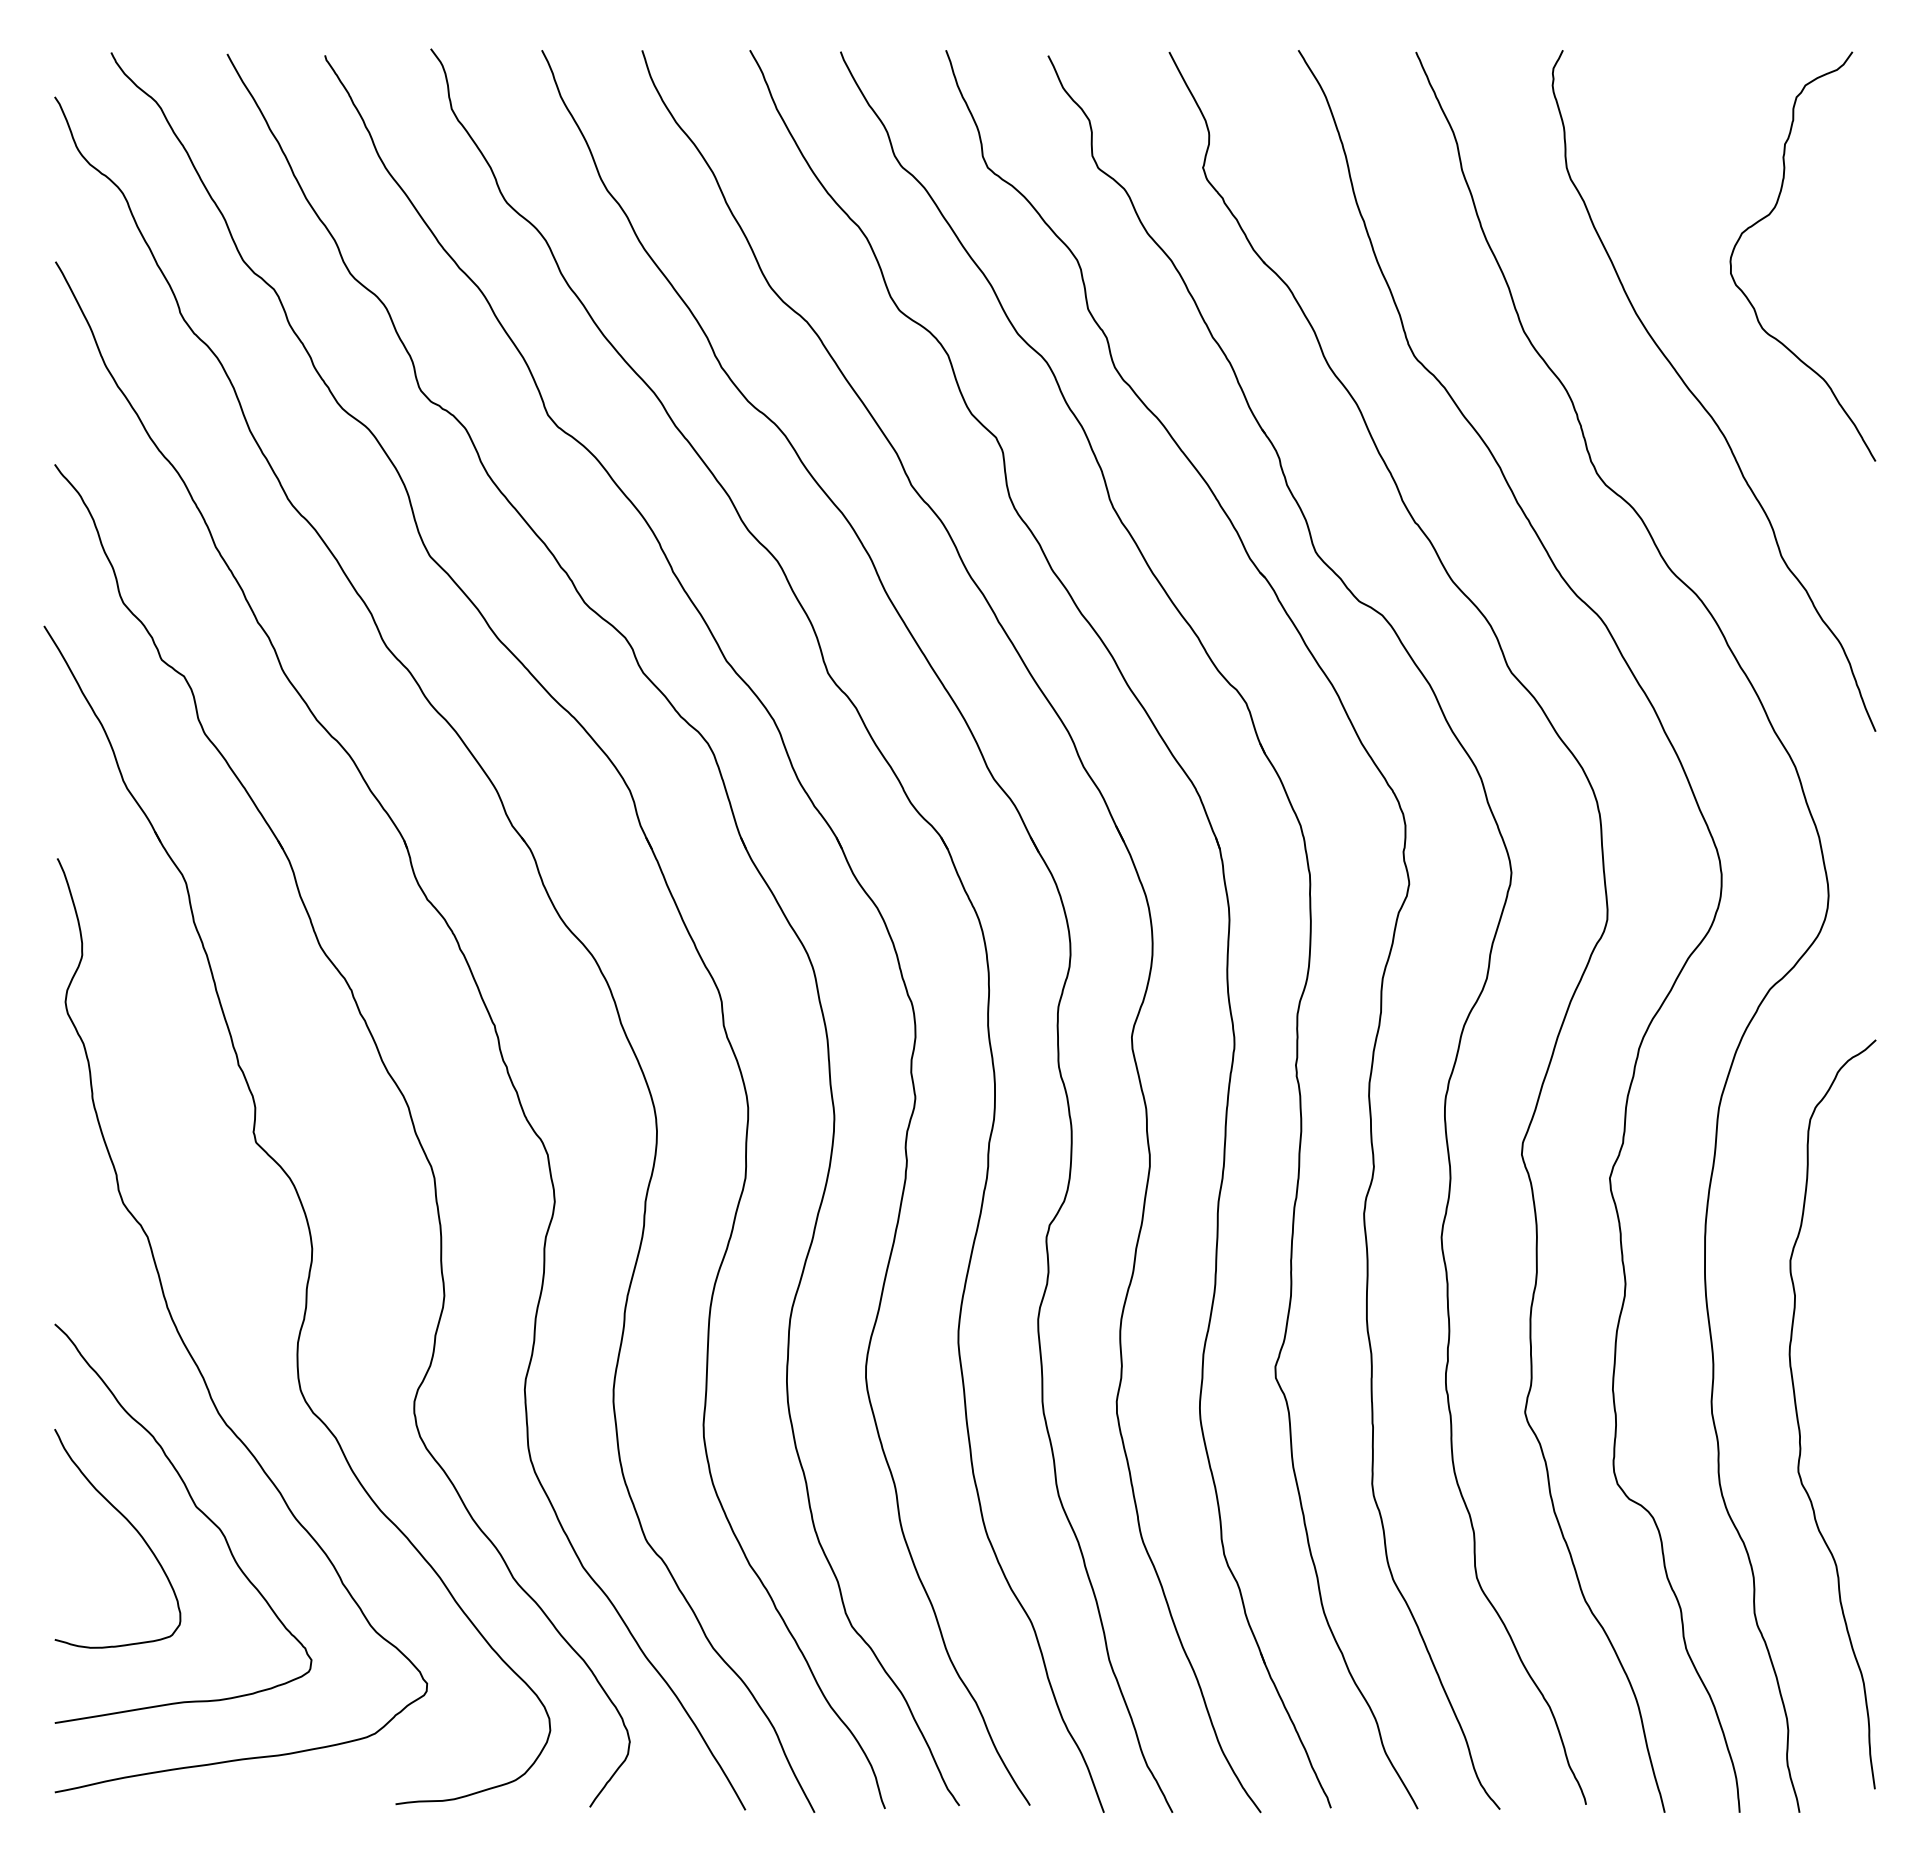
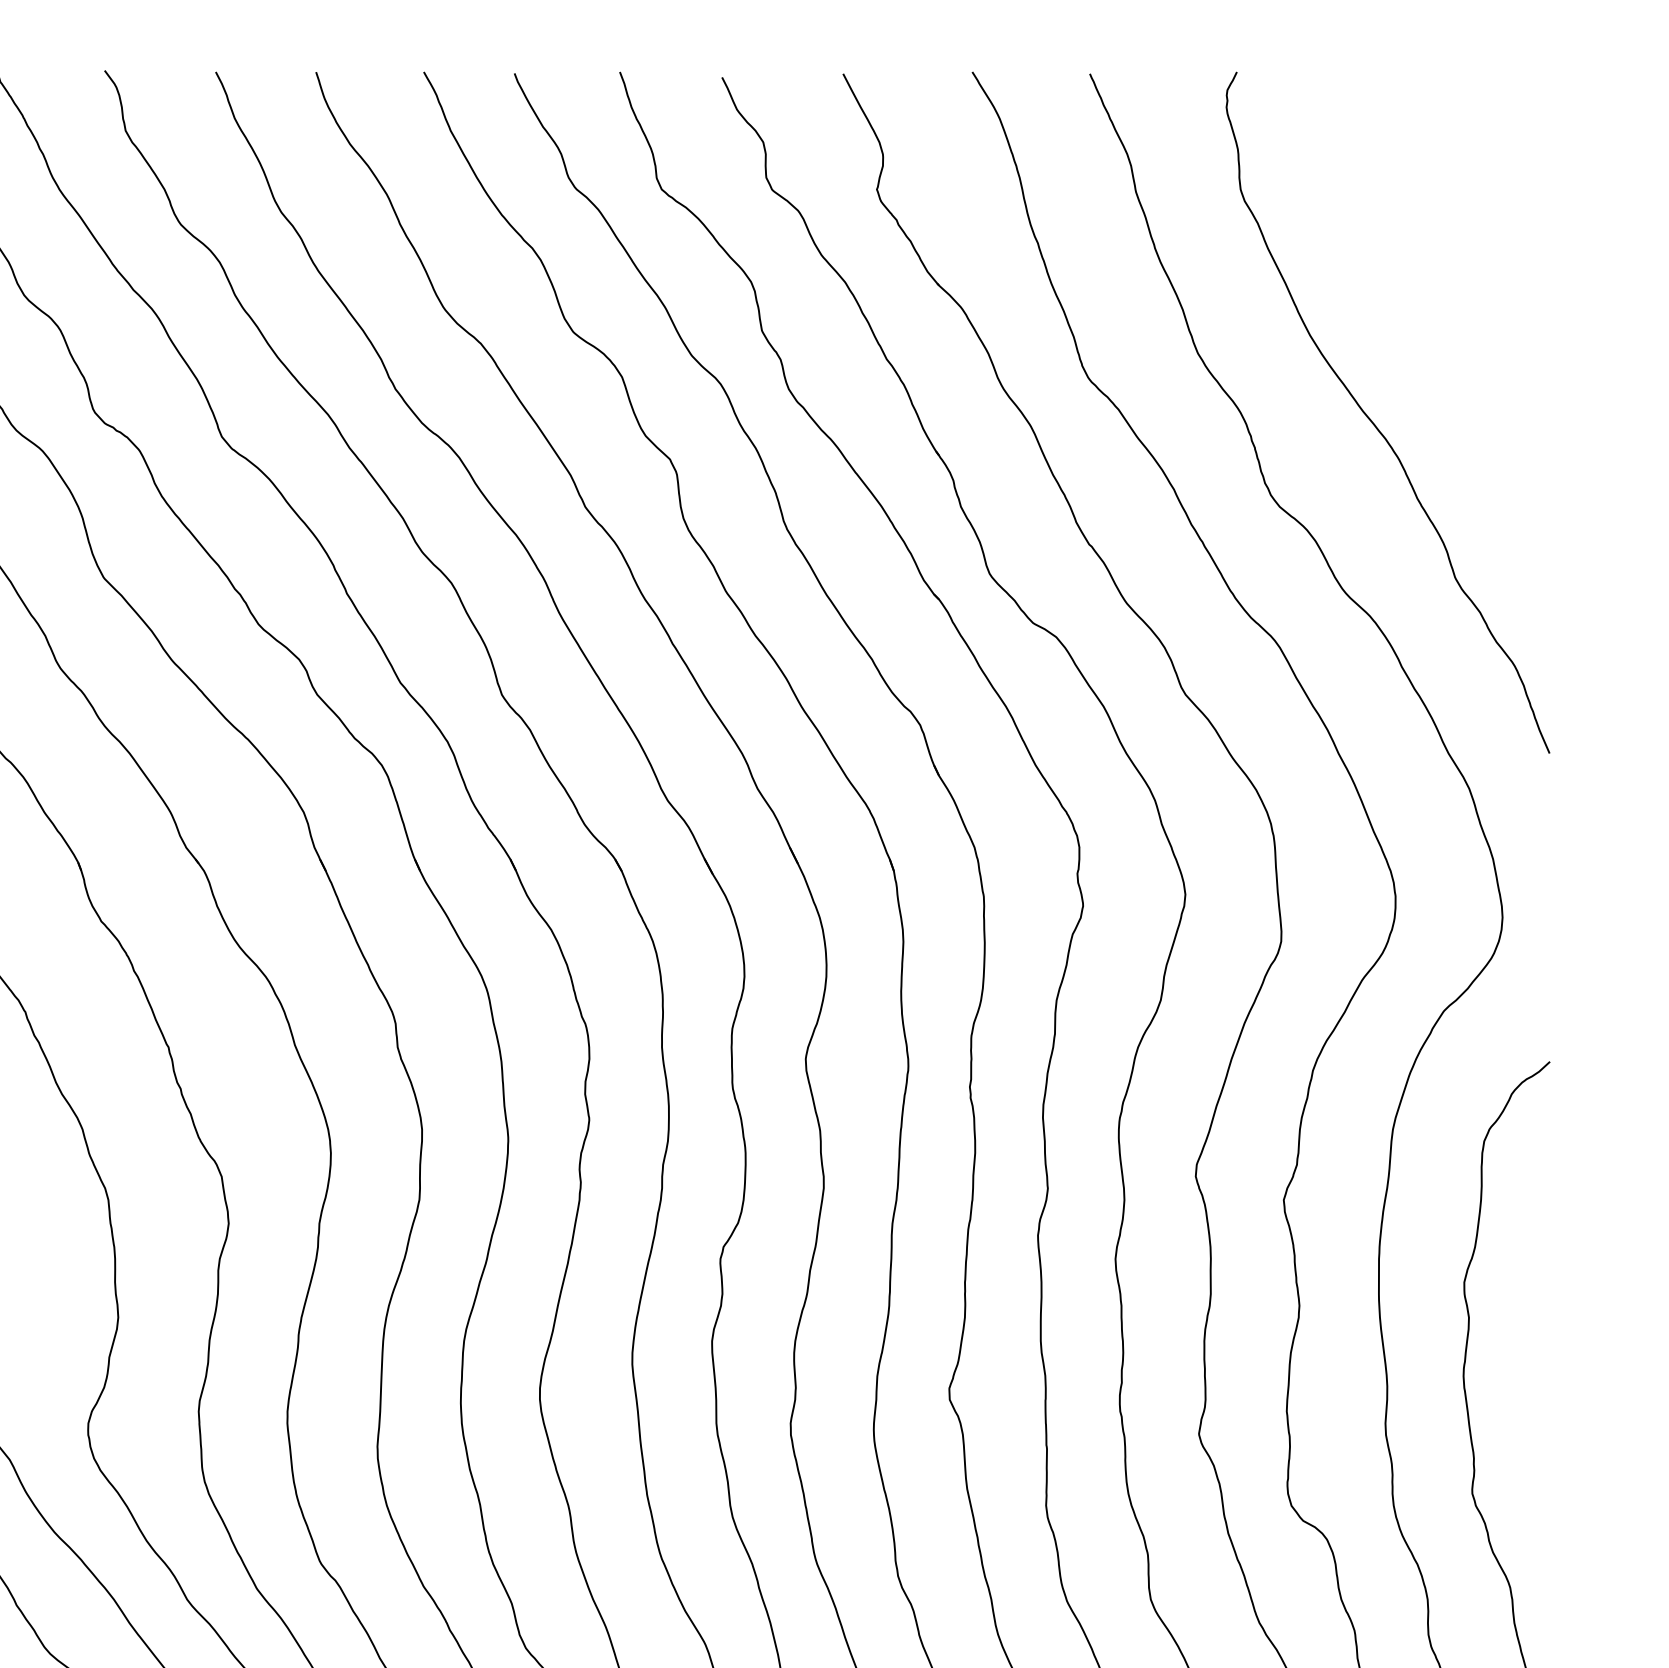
curve: (1768, 216) -> (1442, 238), removed

